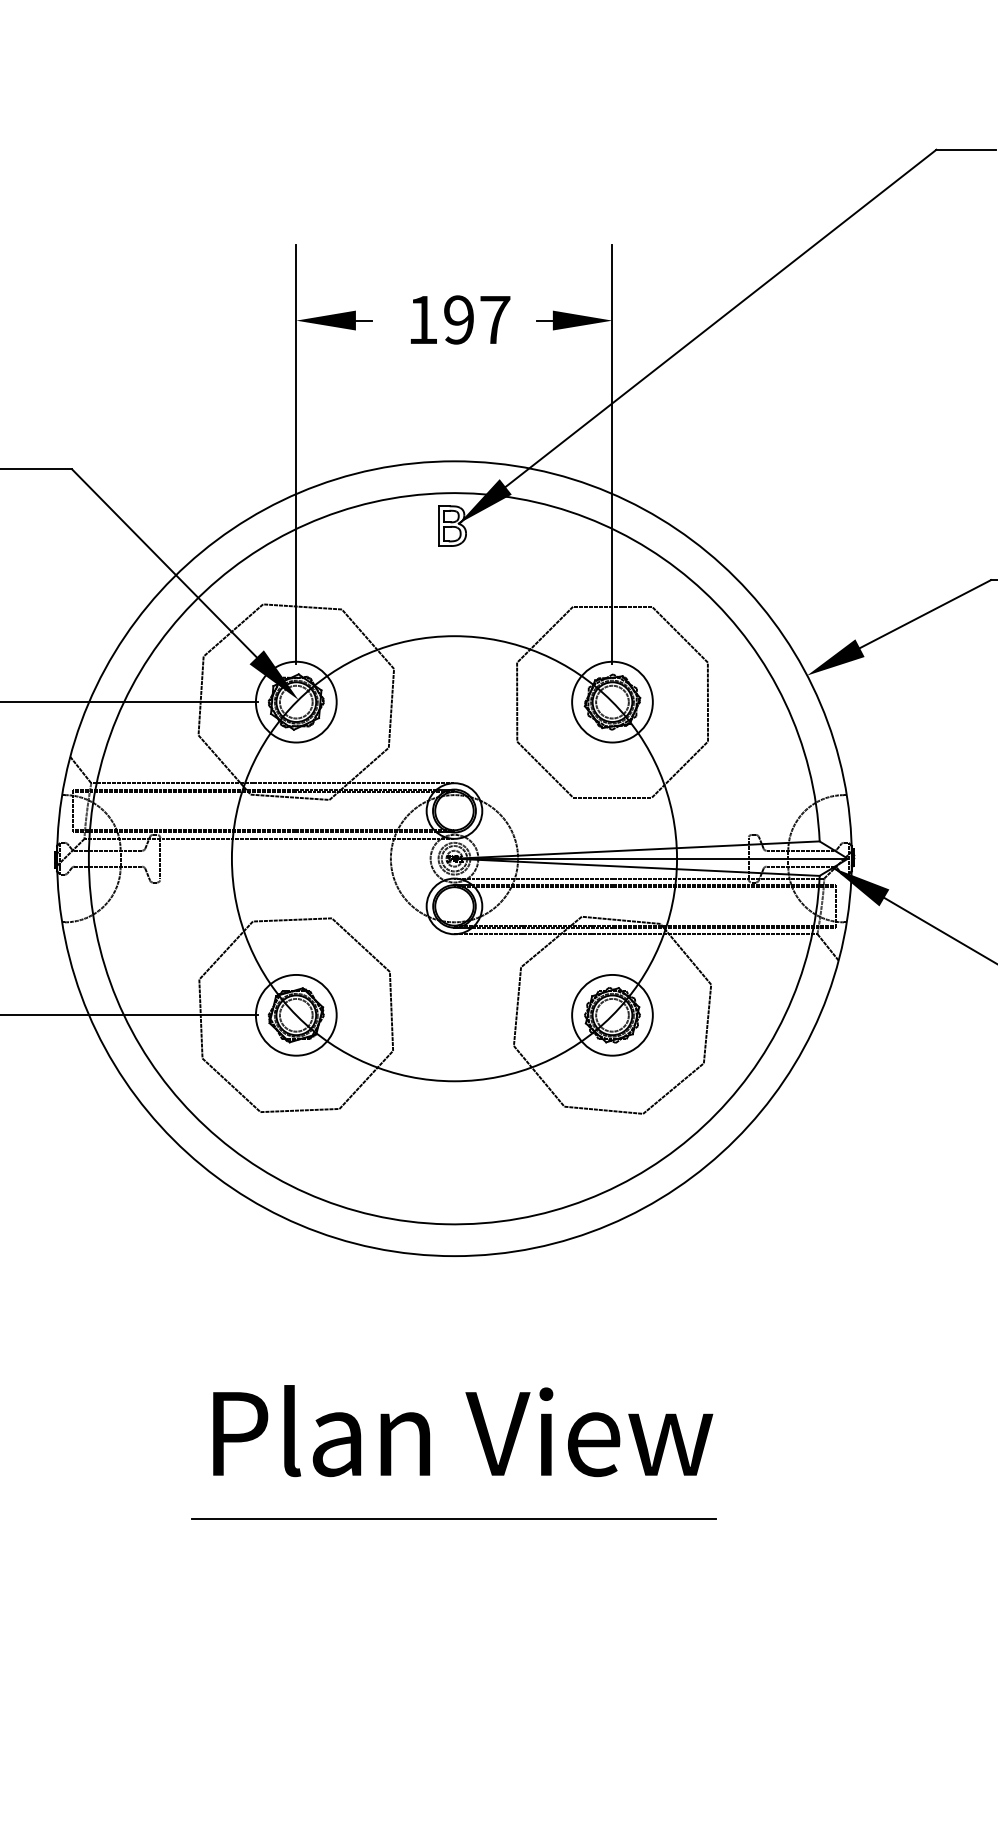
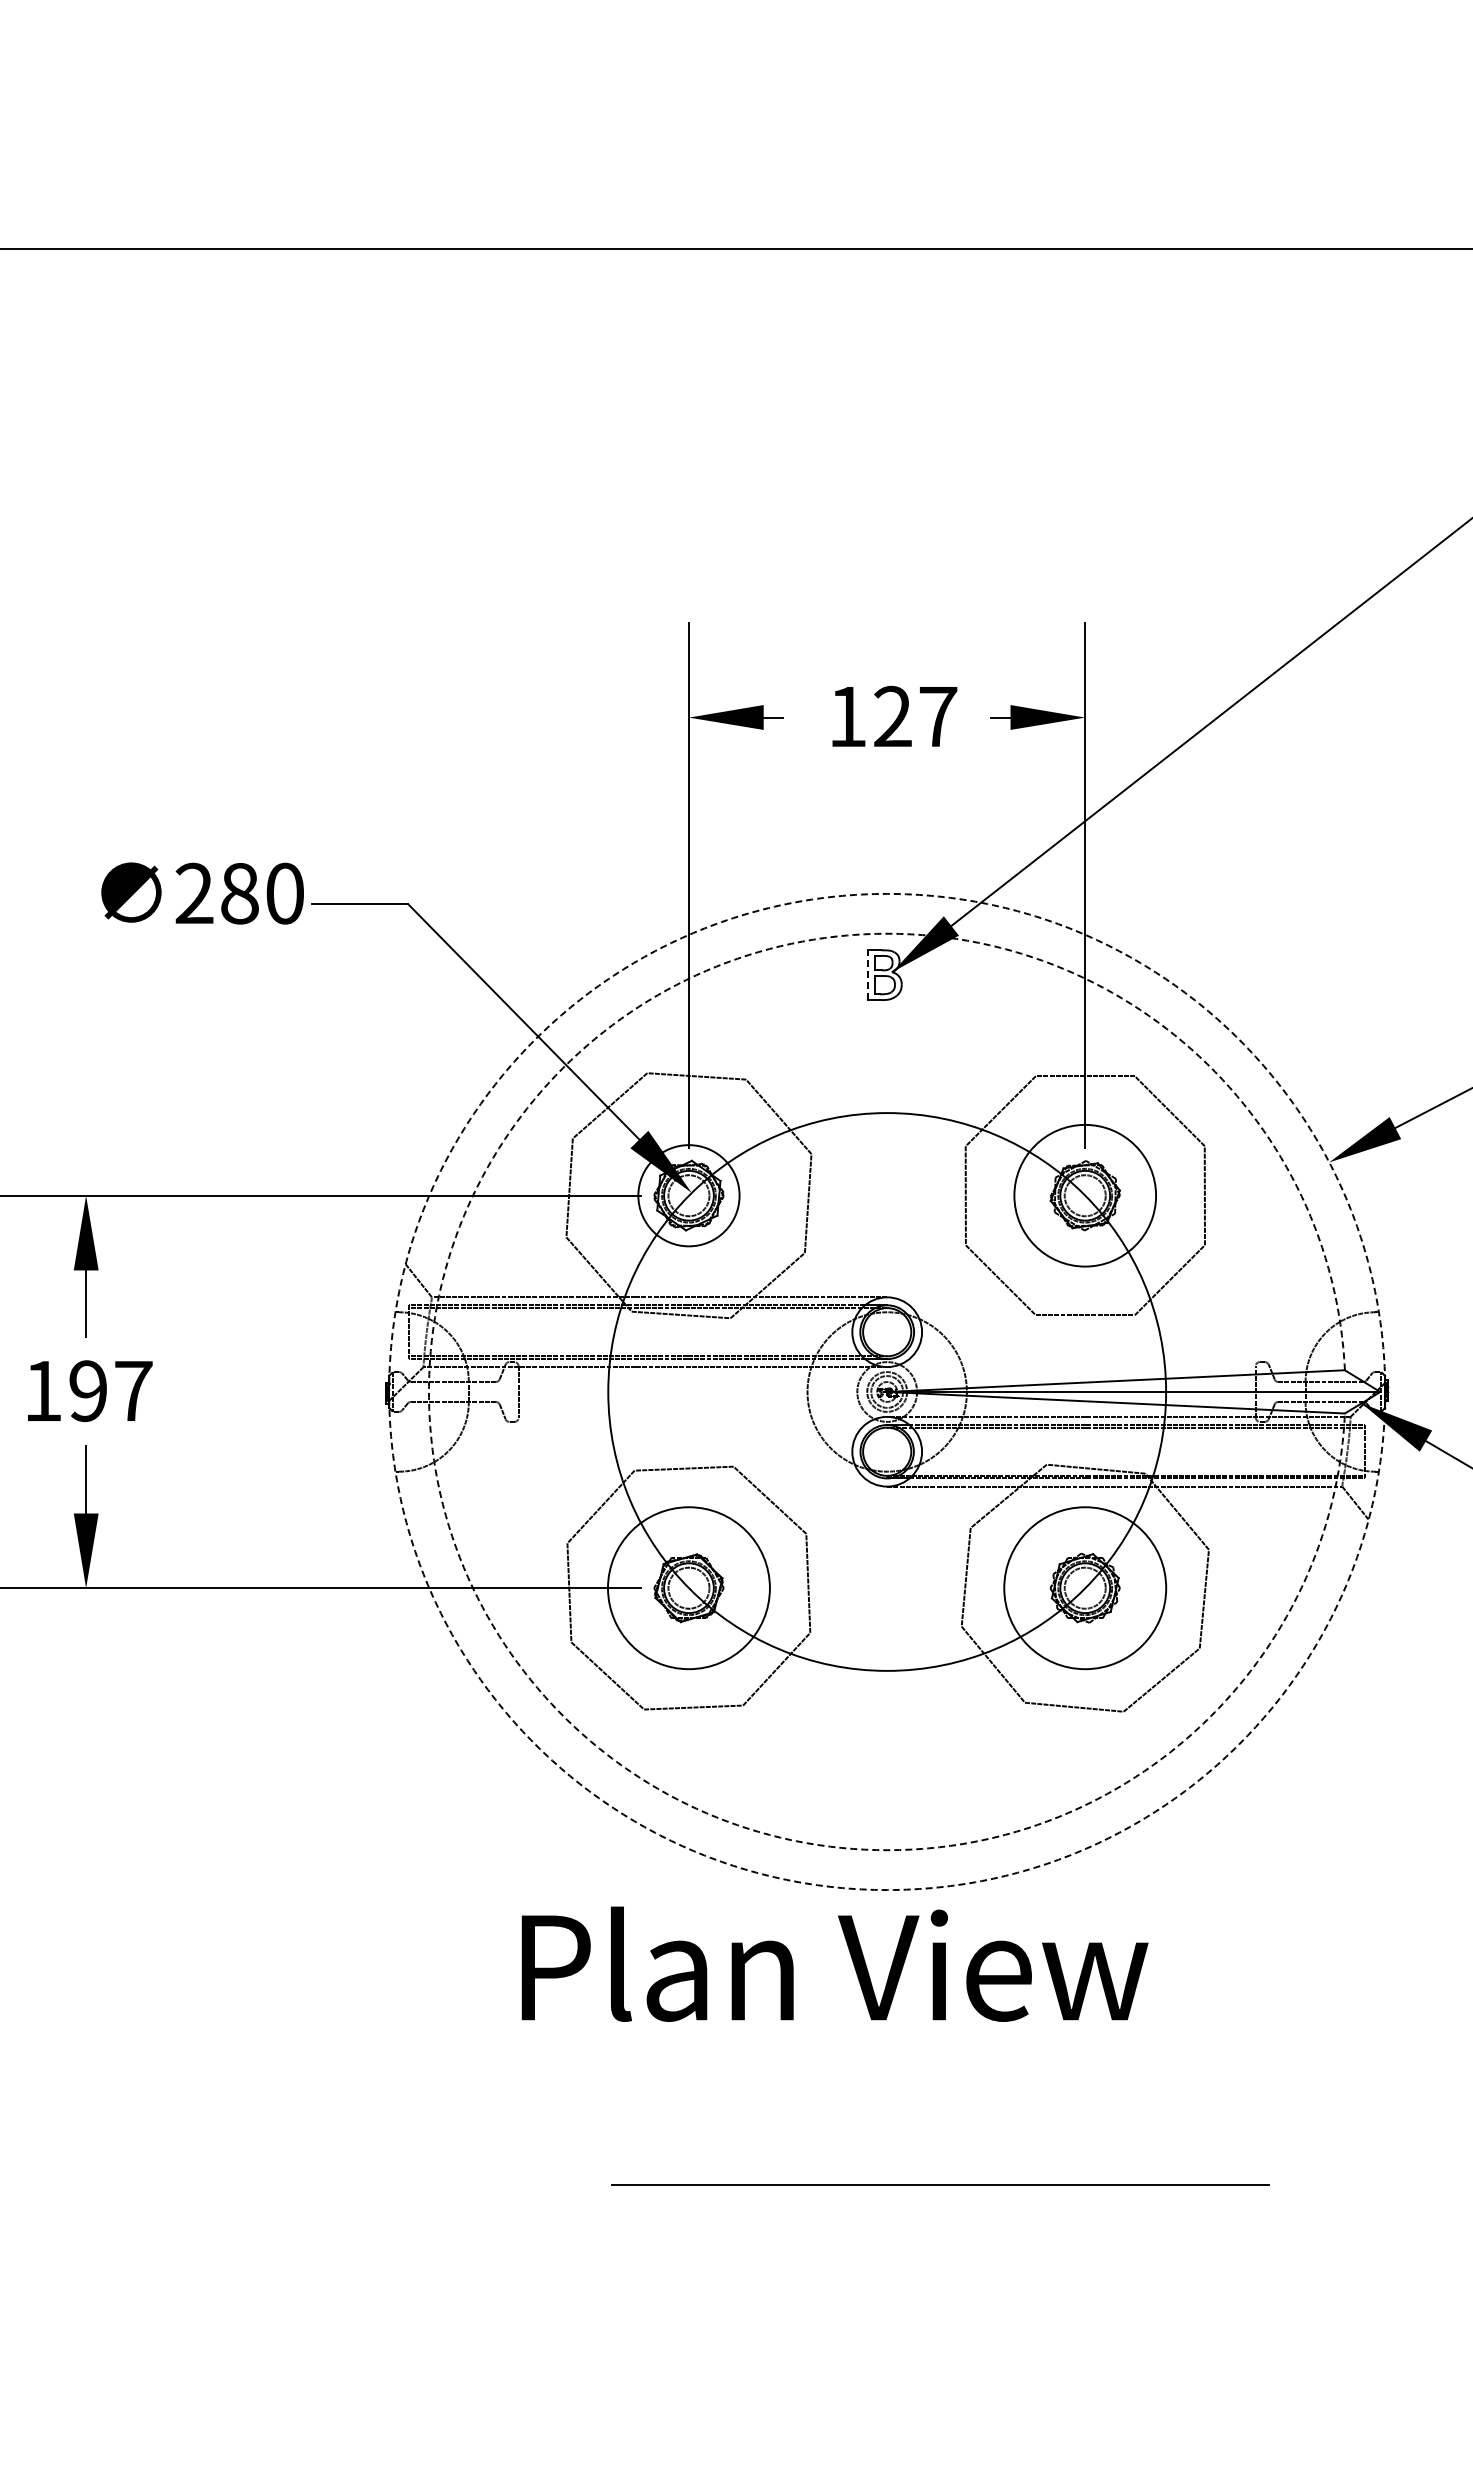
text: (458, 319) -> (892, 716), 197 -> 127
line: (439, 526) -> (868, 975), solid -> dashed
circle: (611, 701) -> (1084, 1195), size x1.4
arc: (88, 858) -> (428, 1391), solid -> dashed
circle: (454, 858) -> (887, 1391), solid -> dashed
circle: (295, 1014) -> (688, 1587), size x1.6
circle: (611, 1014) -> (1084, 1587), size x1.6
text: (462, 1430) -> (834, 1963), moved
line: (454, 1519) -> (940, 2184), moved

